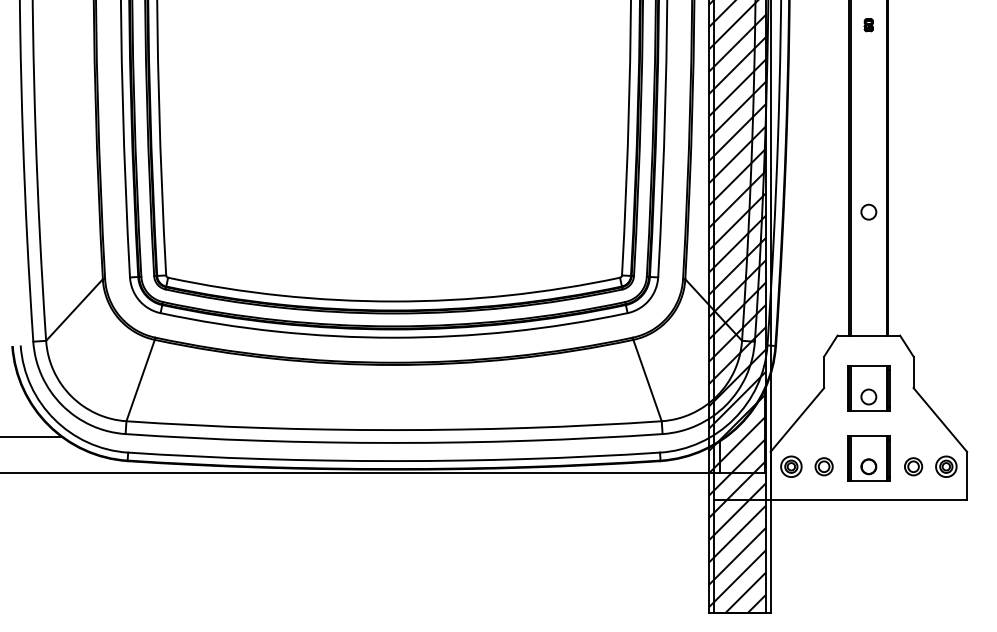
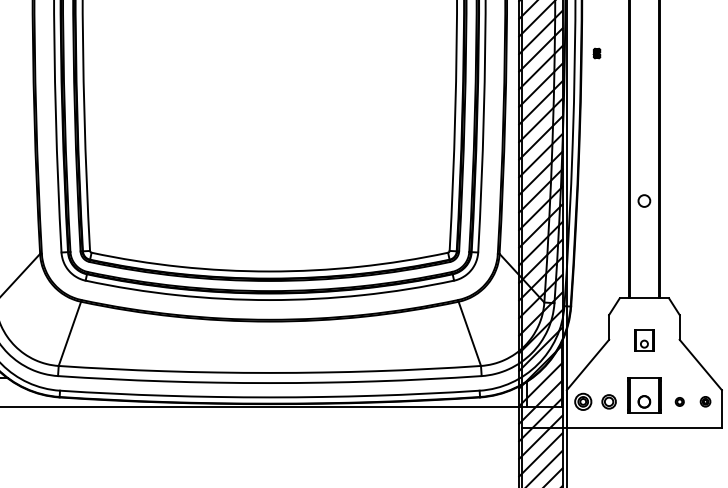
part: (868, 25) -> (596, 53), moved
part: (868, 388) -> (644, 340), size x0.6
part: (913, 466) -> (679, 401), size x0.6
part: (946, 466) -> (705, 401), size x0.6

